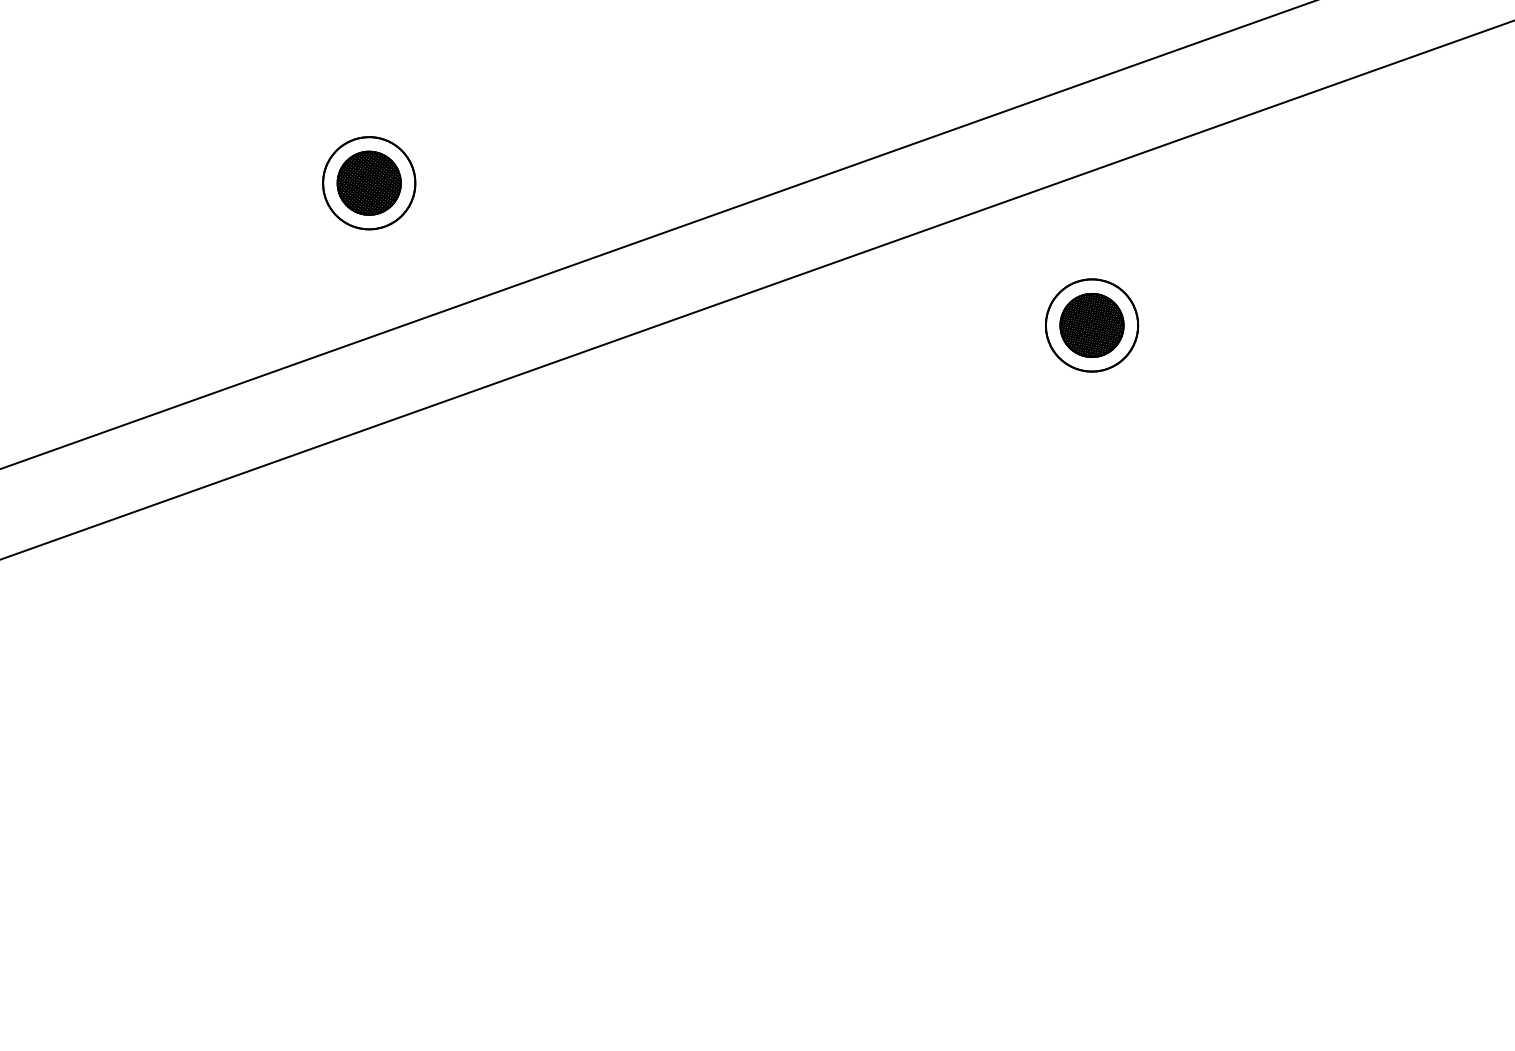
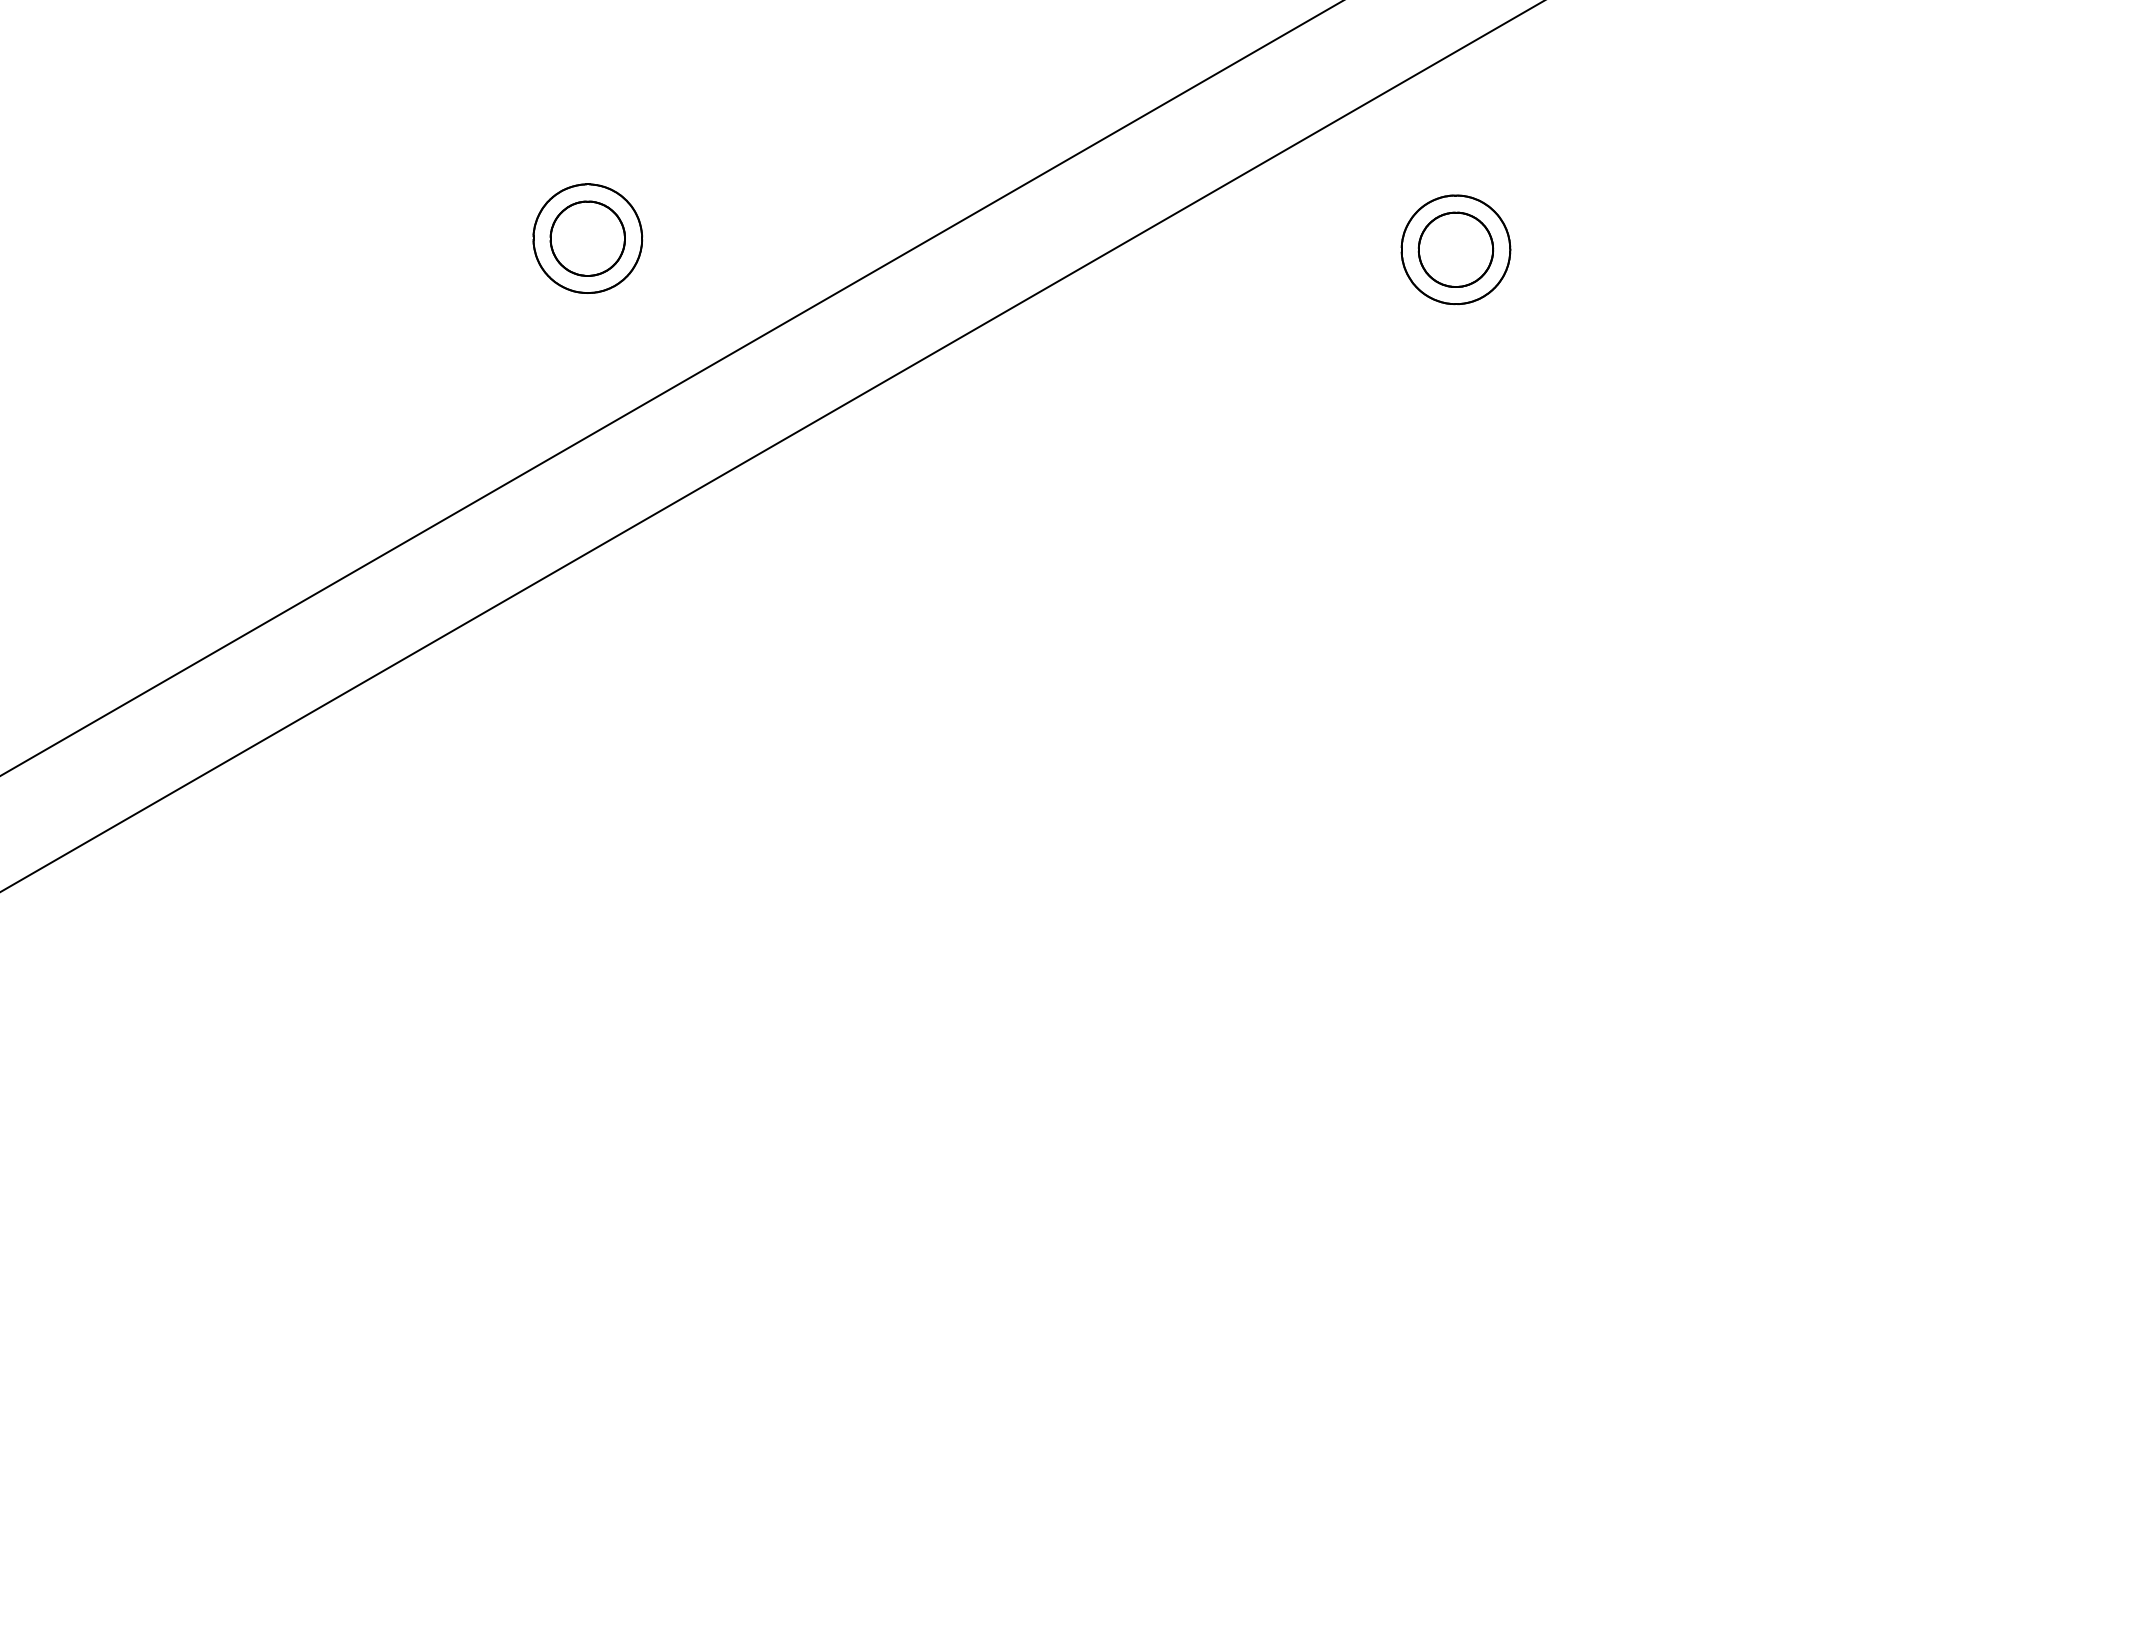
hatch: (368, 183) -> (587, 238), removed
hatch: (1091, 325) -> (1455, 249), removed

